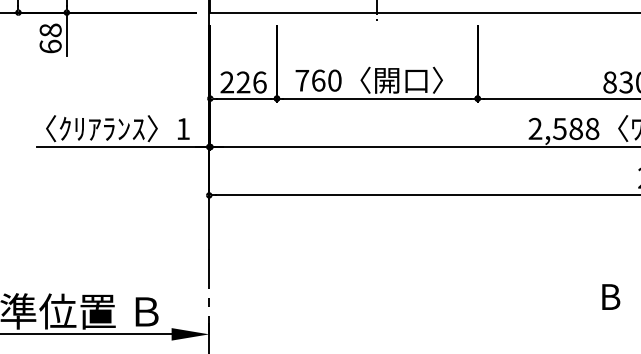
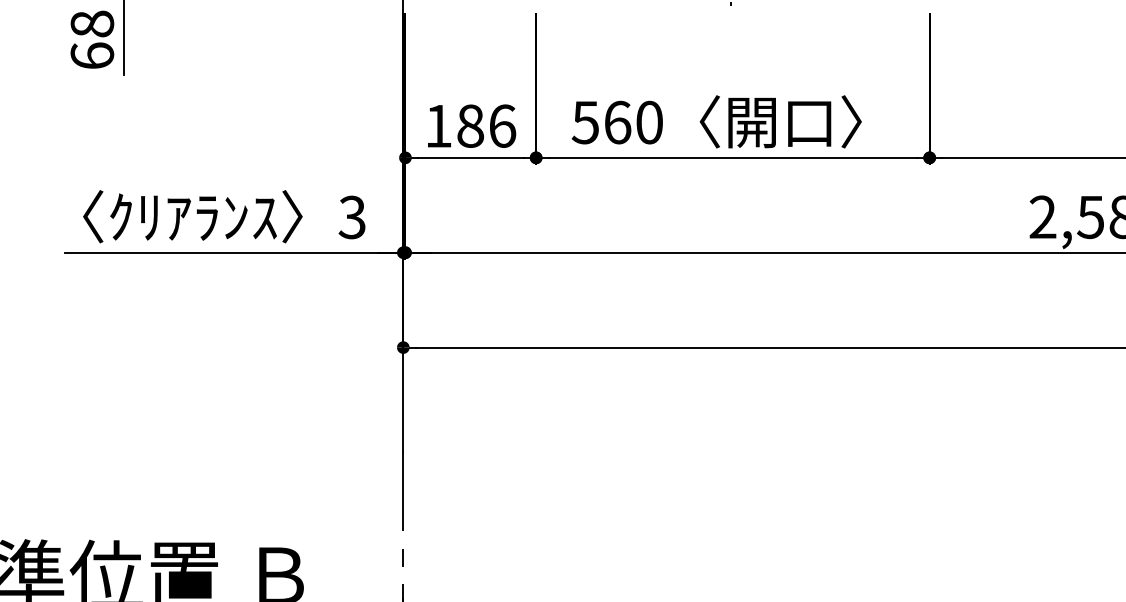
text: (302, 80) -> (586, 122), 760 -> 560
text: (235, 82) -> (454, 126), 226 -> 186
text: (182, 129) -> (350, 218), 1 -> 3

